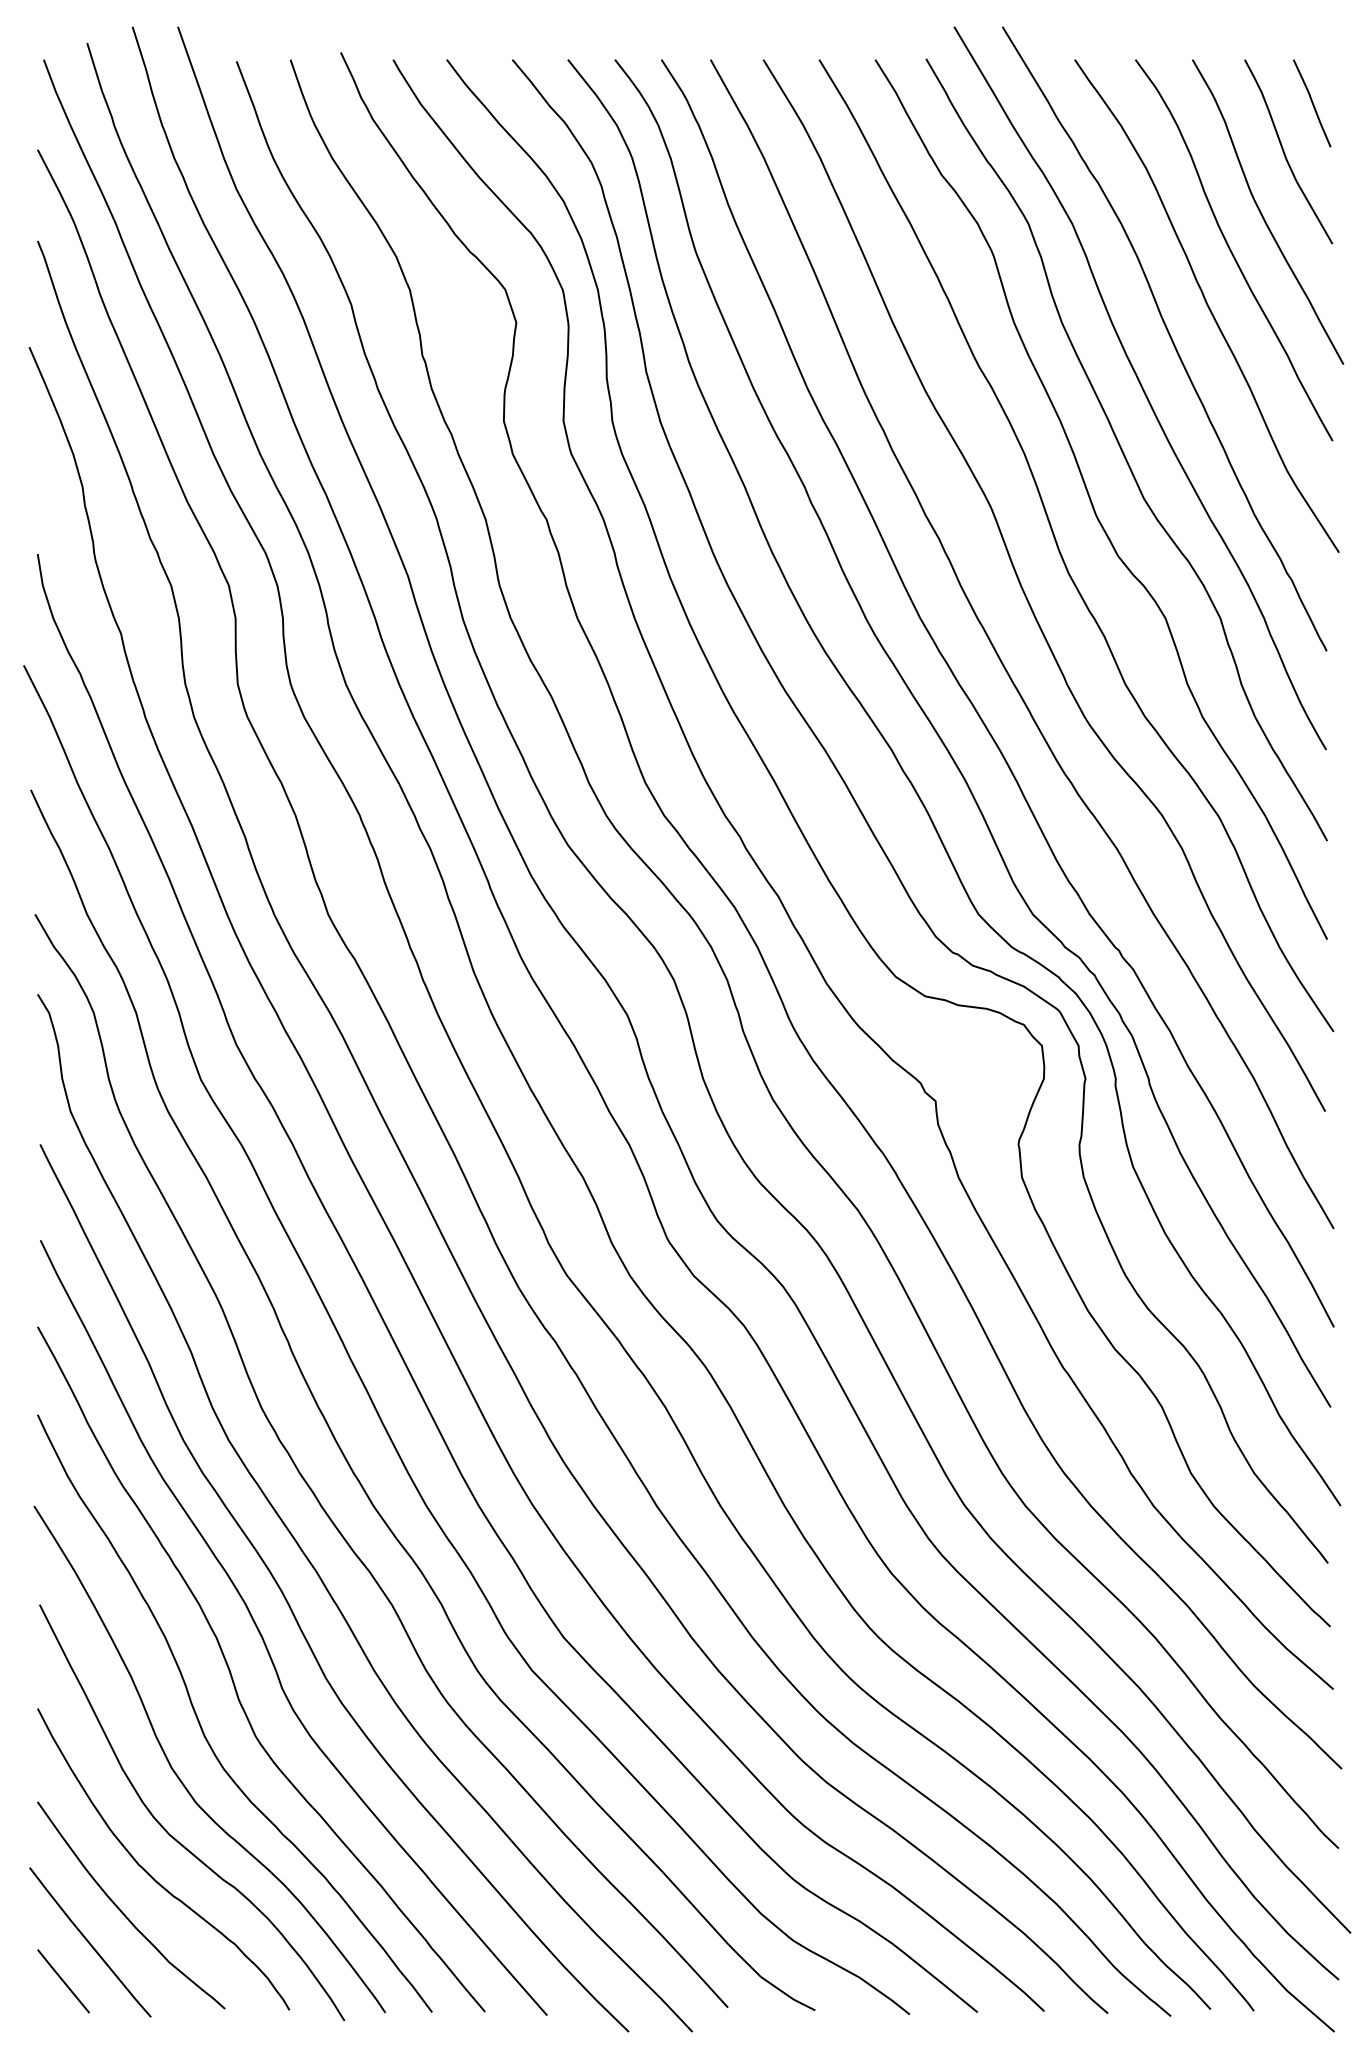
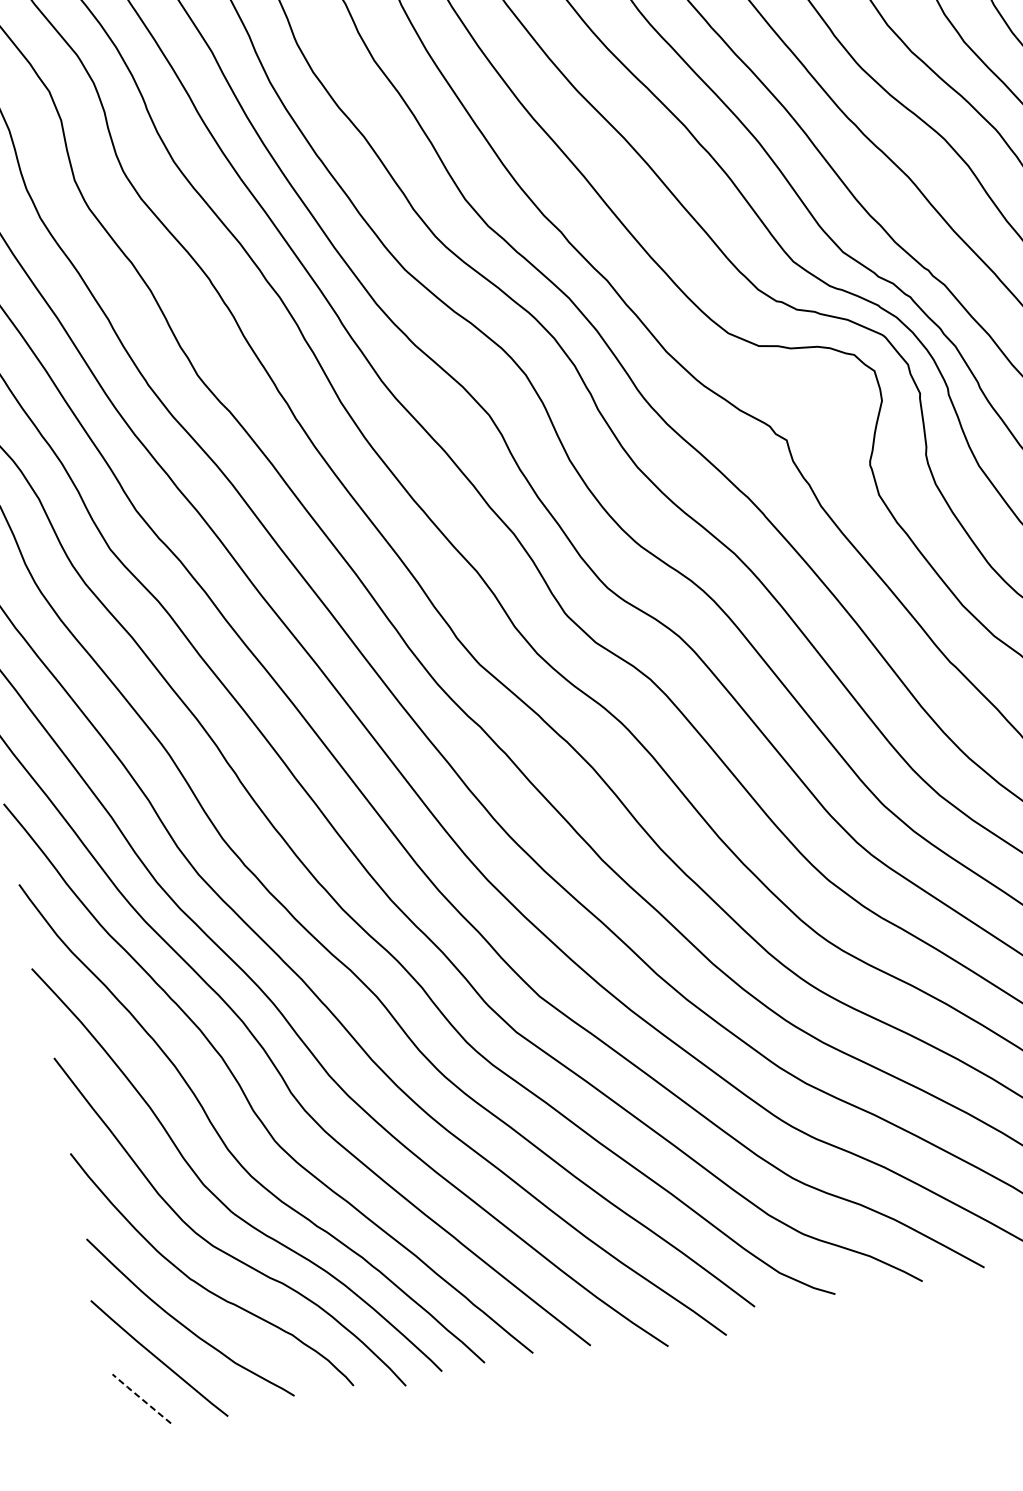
line: (63, 1980) -> (141, 1398), solid -> dashed

